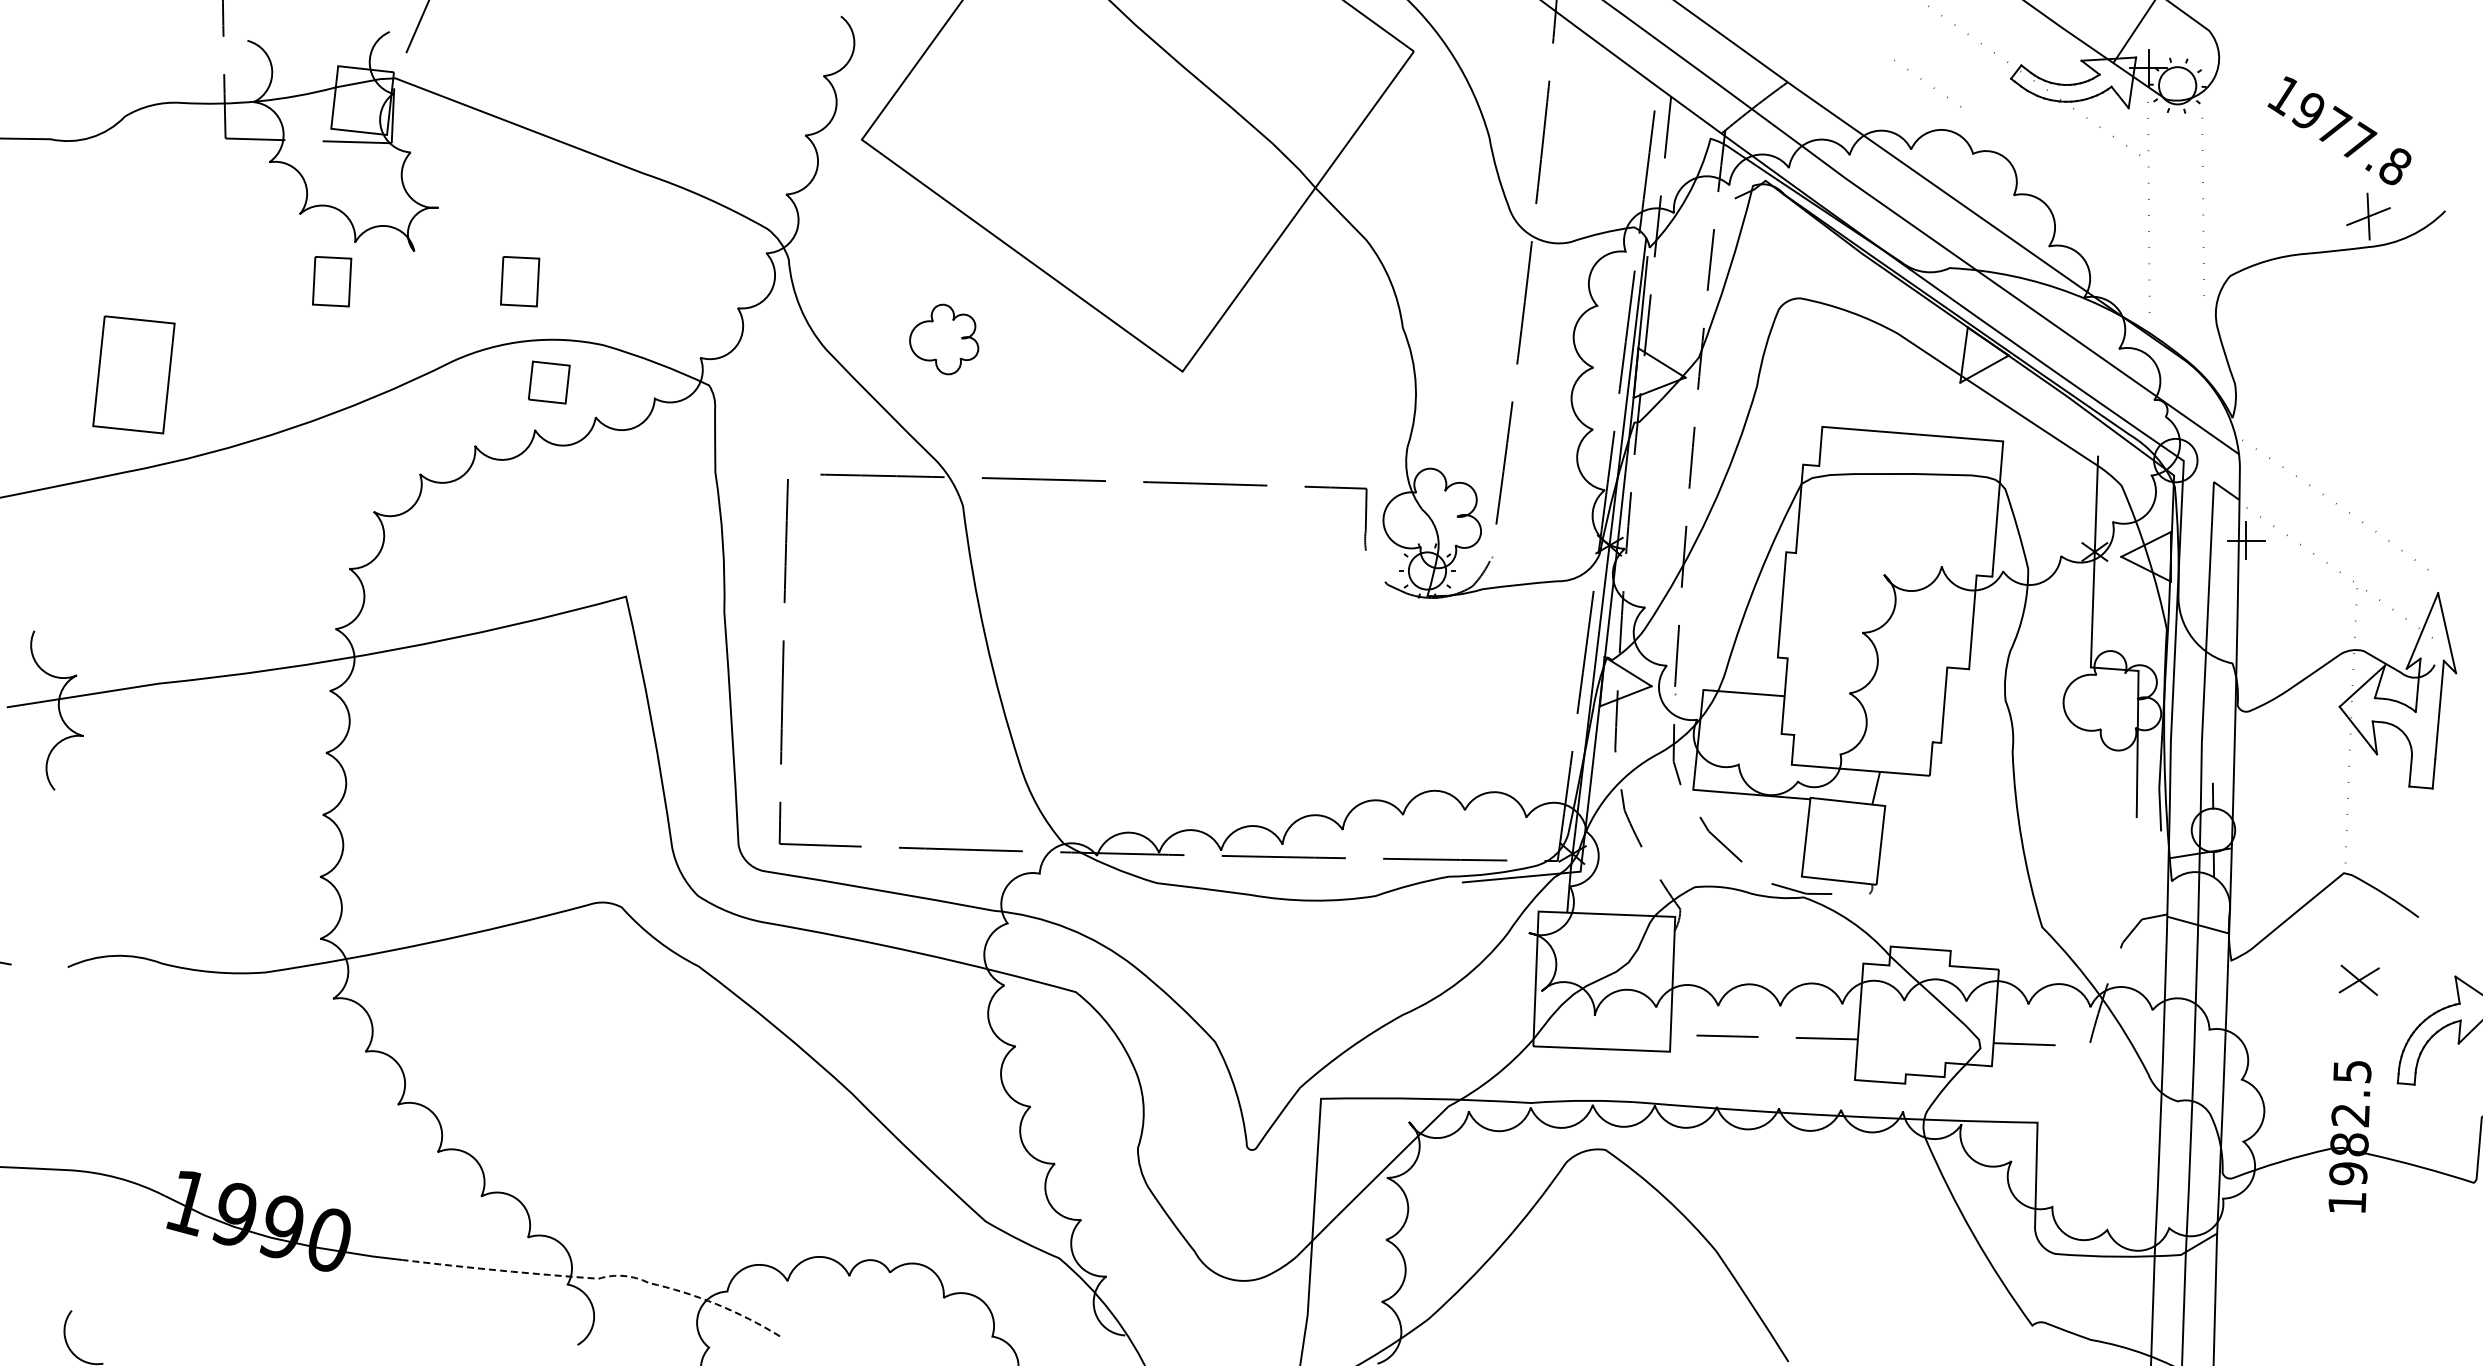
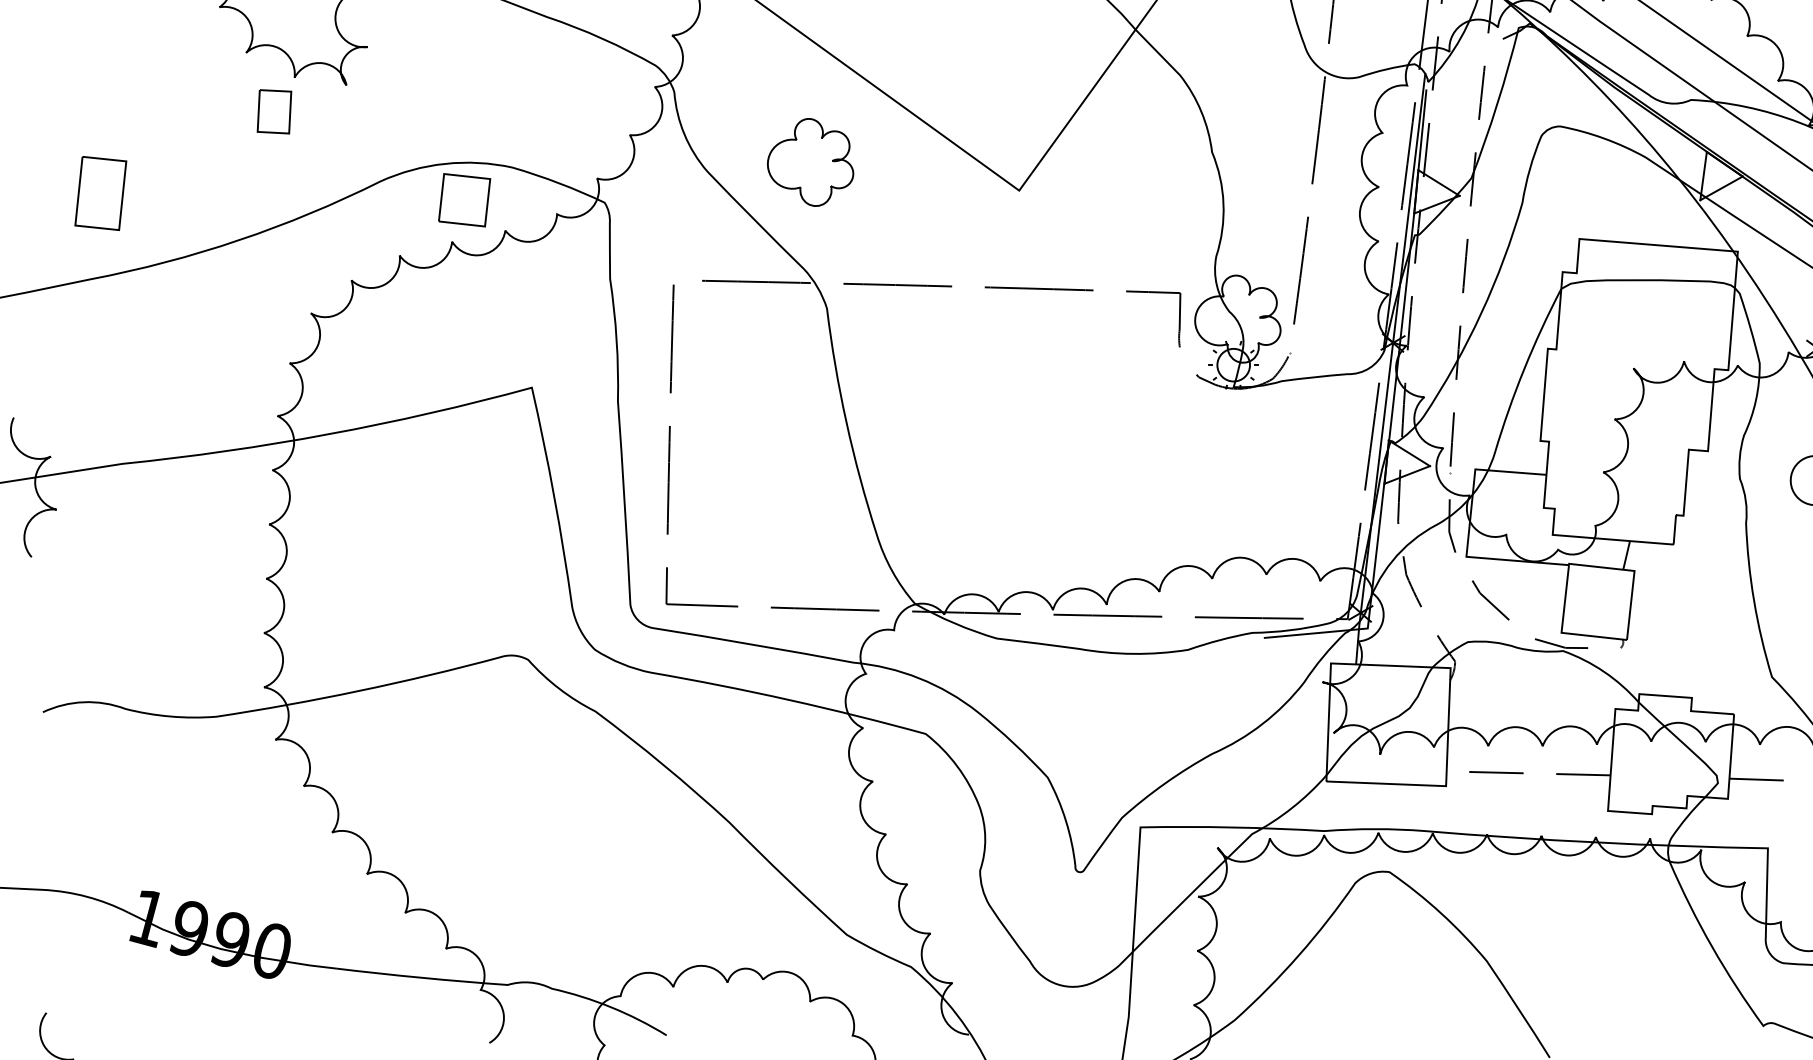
part: (520, 281) -> (439, 111), removed
part: (943, 339) -> (809, 162), size x1.43
part: (133, 374) -> (100, 193), size x0.71
part: (549, 382) -> (464, 200), size x1.43
line: (603, 1277) -> (512, 983), dashed -> solid

